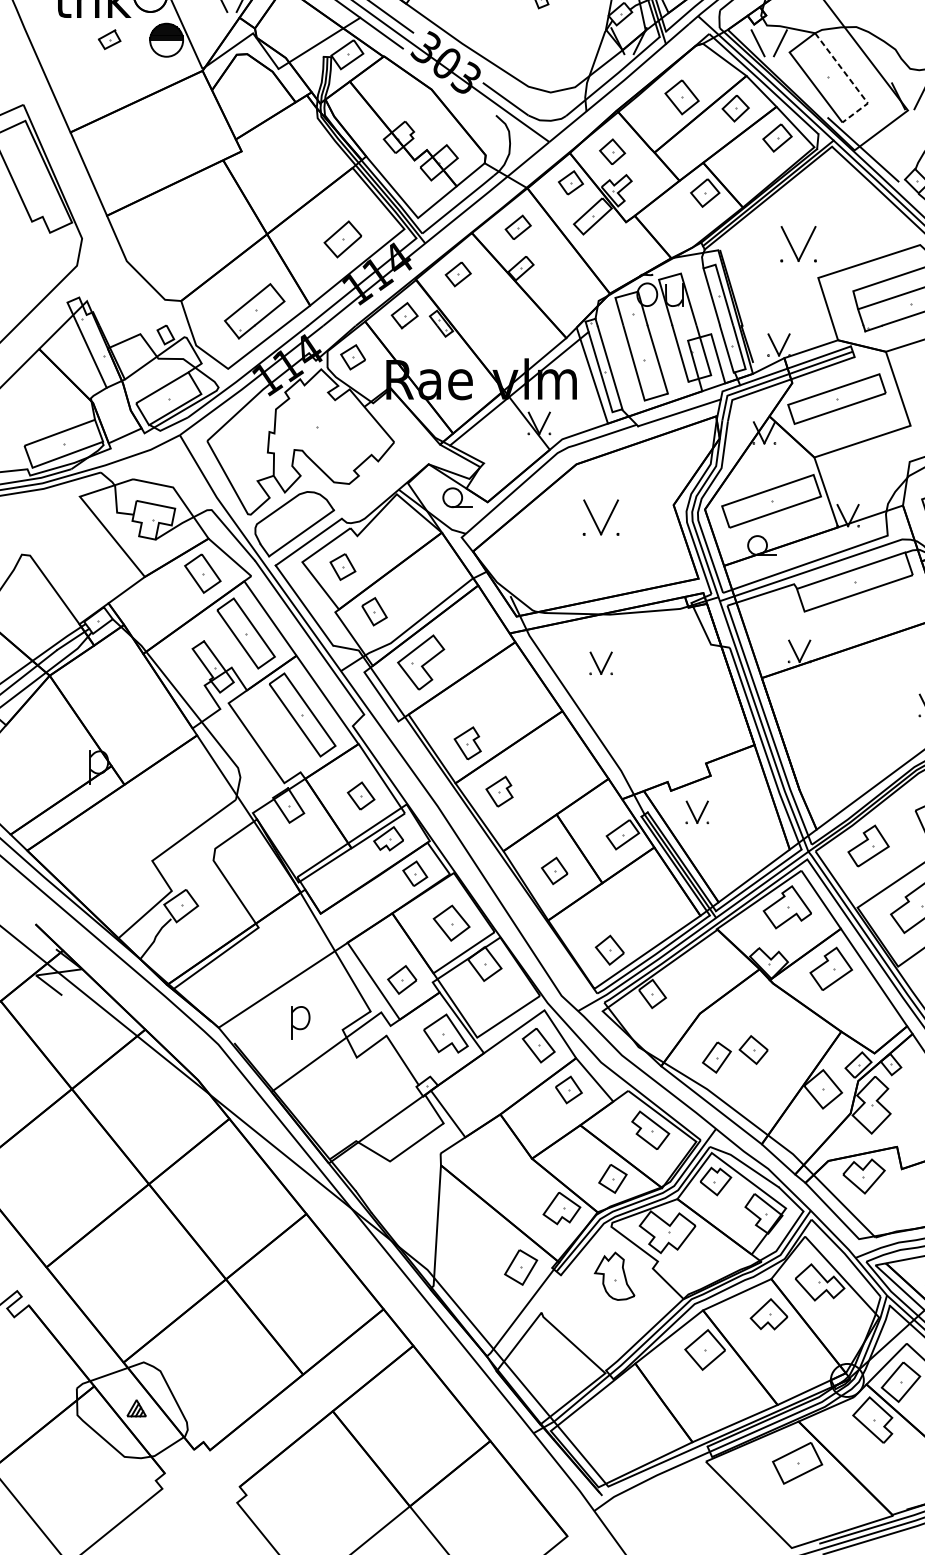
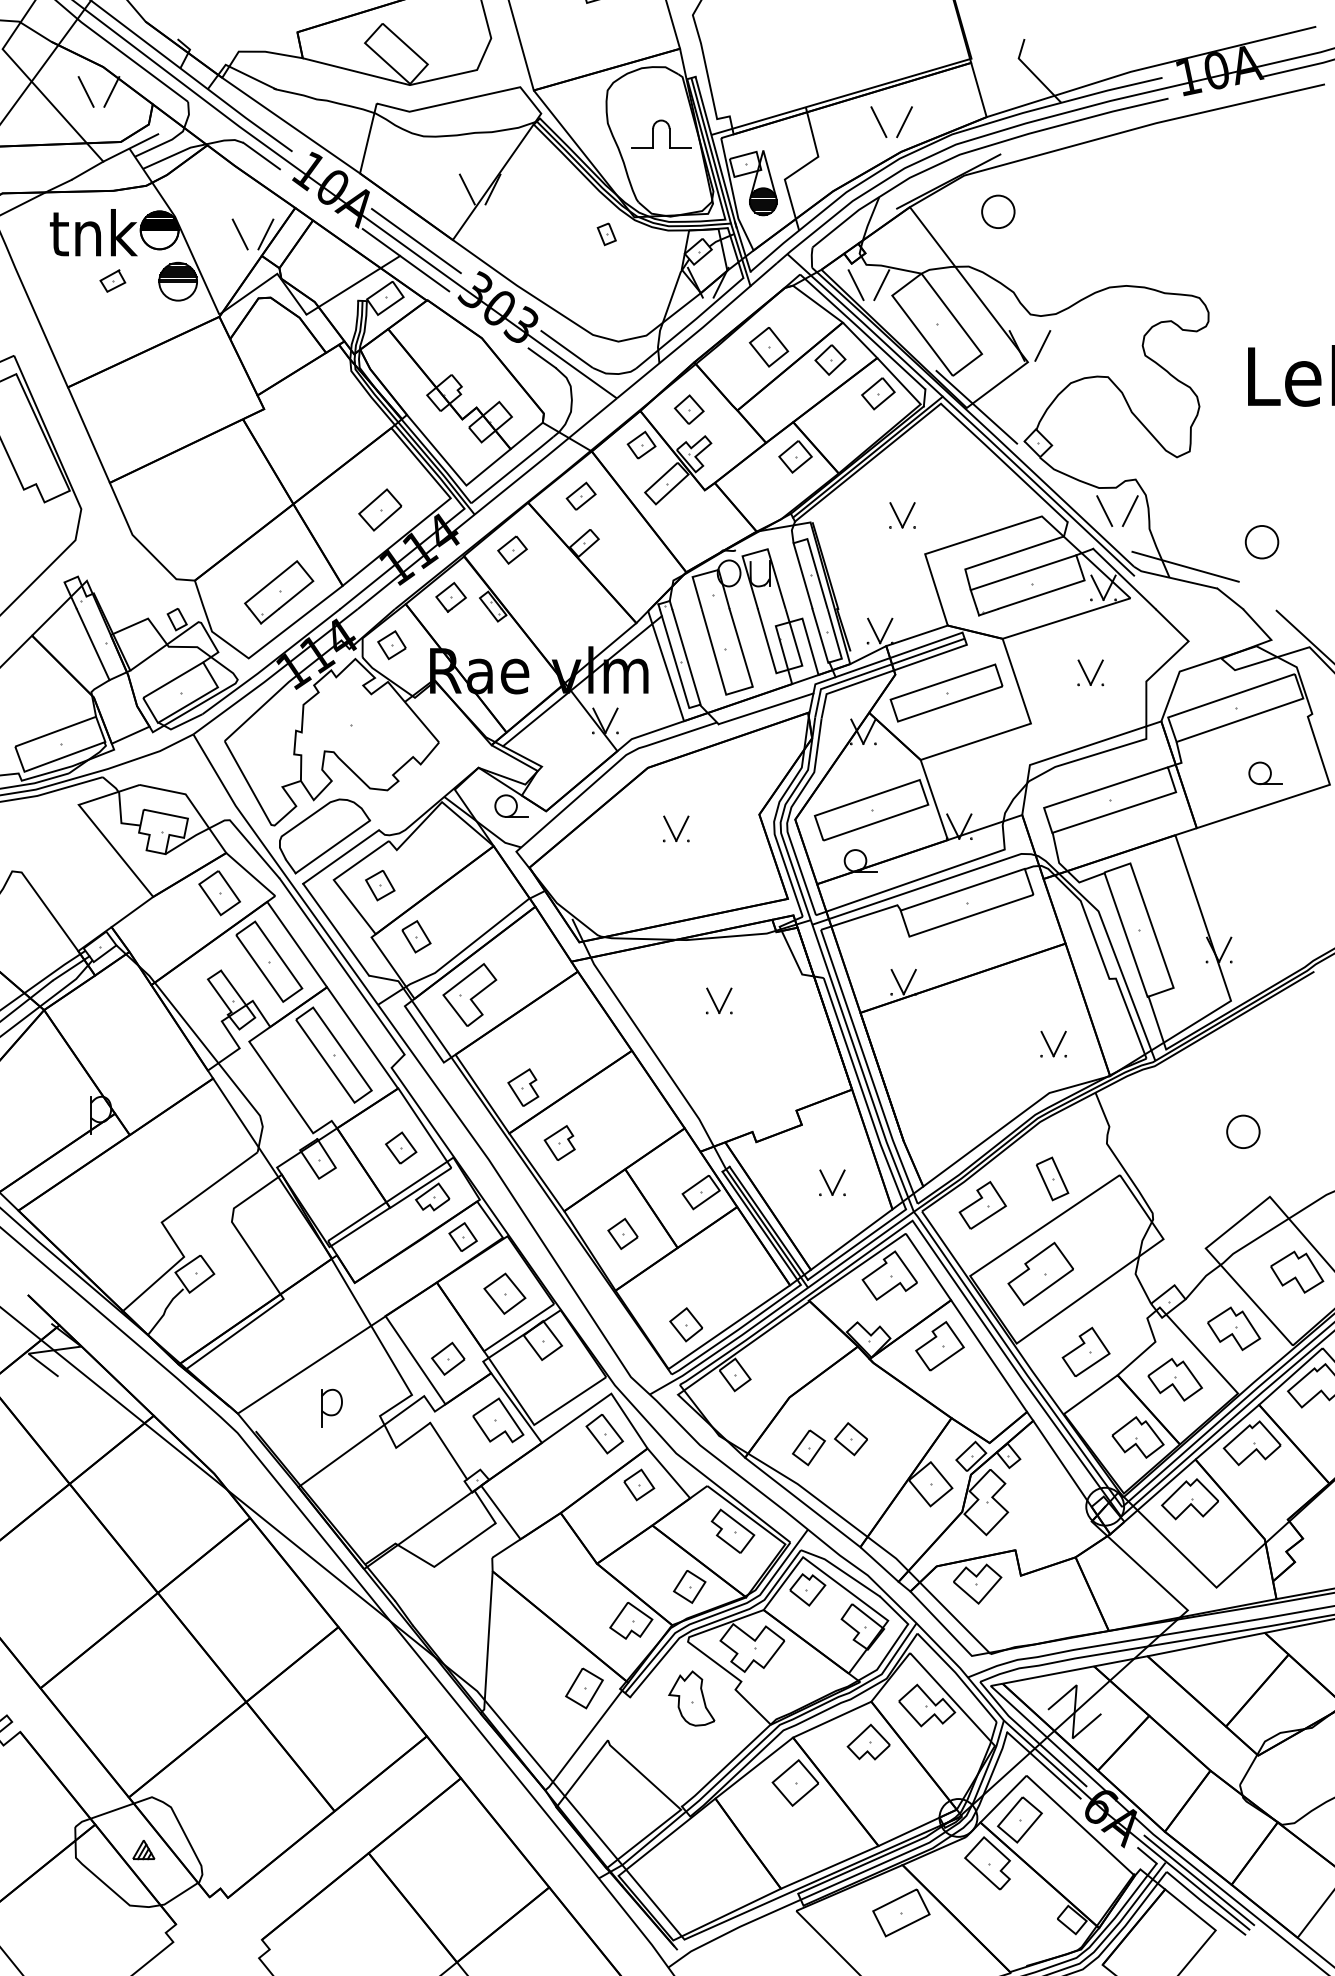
line: (851, 81) -> (963, 329), dashed -> solid
line: (483, 106) -> (541, 357), added
part: (798, 244) -> (902, 515), size x0.62
part: (601, 517) -> (676, 828), size x0.62
part: (601, 662) -> (719, 1000), moved
part: (697, 812) -> (832, 1182), moved

